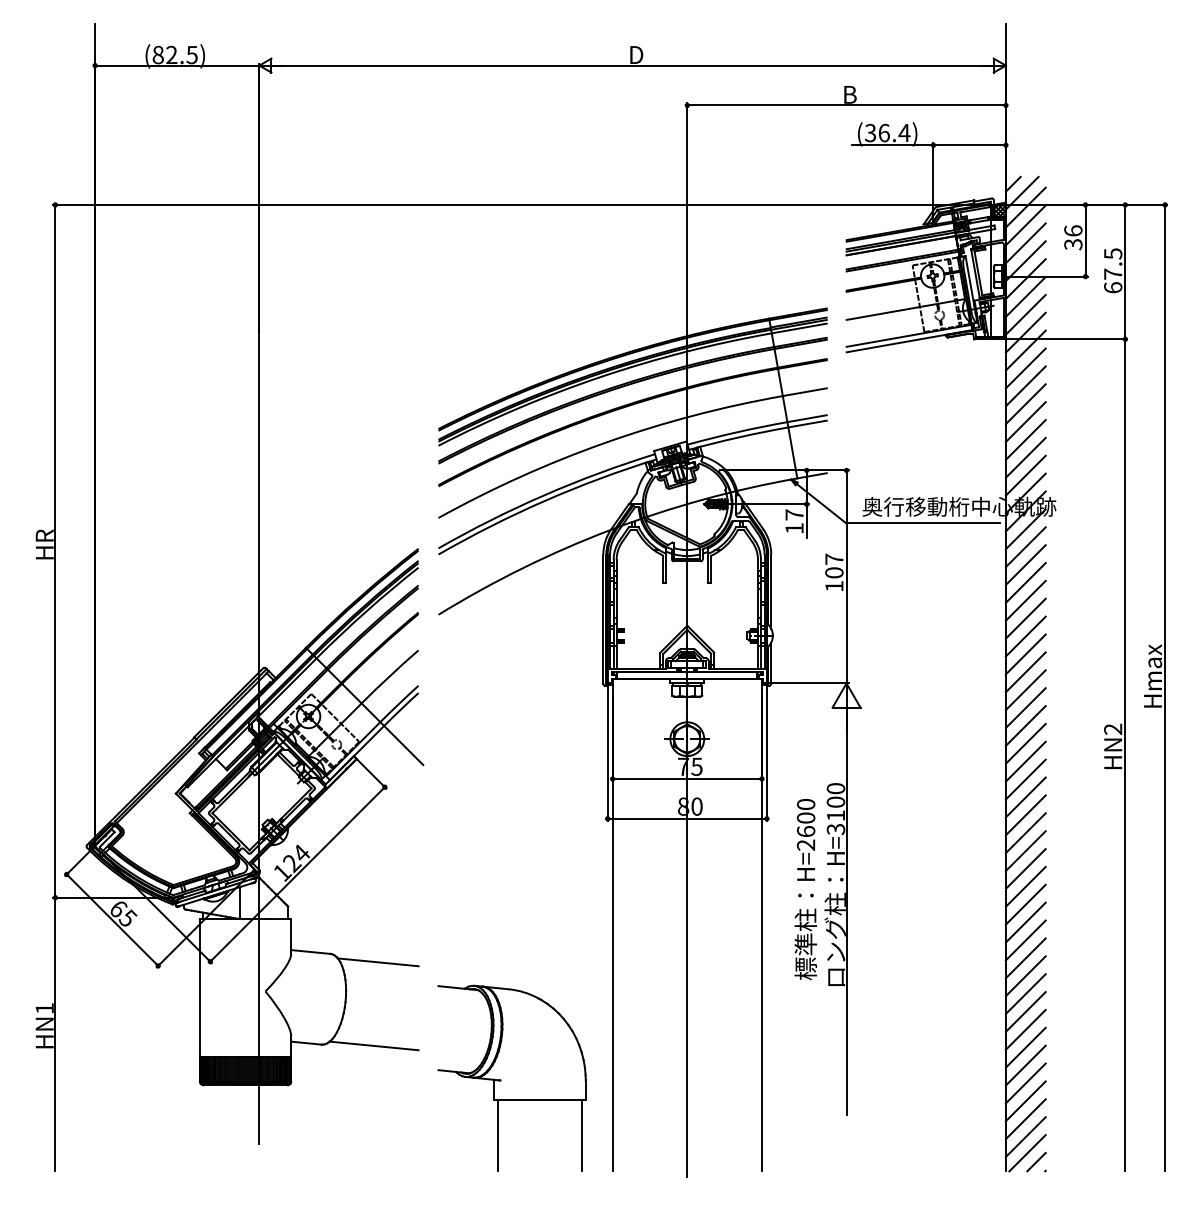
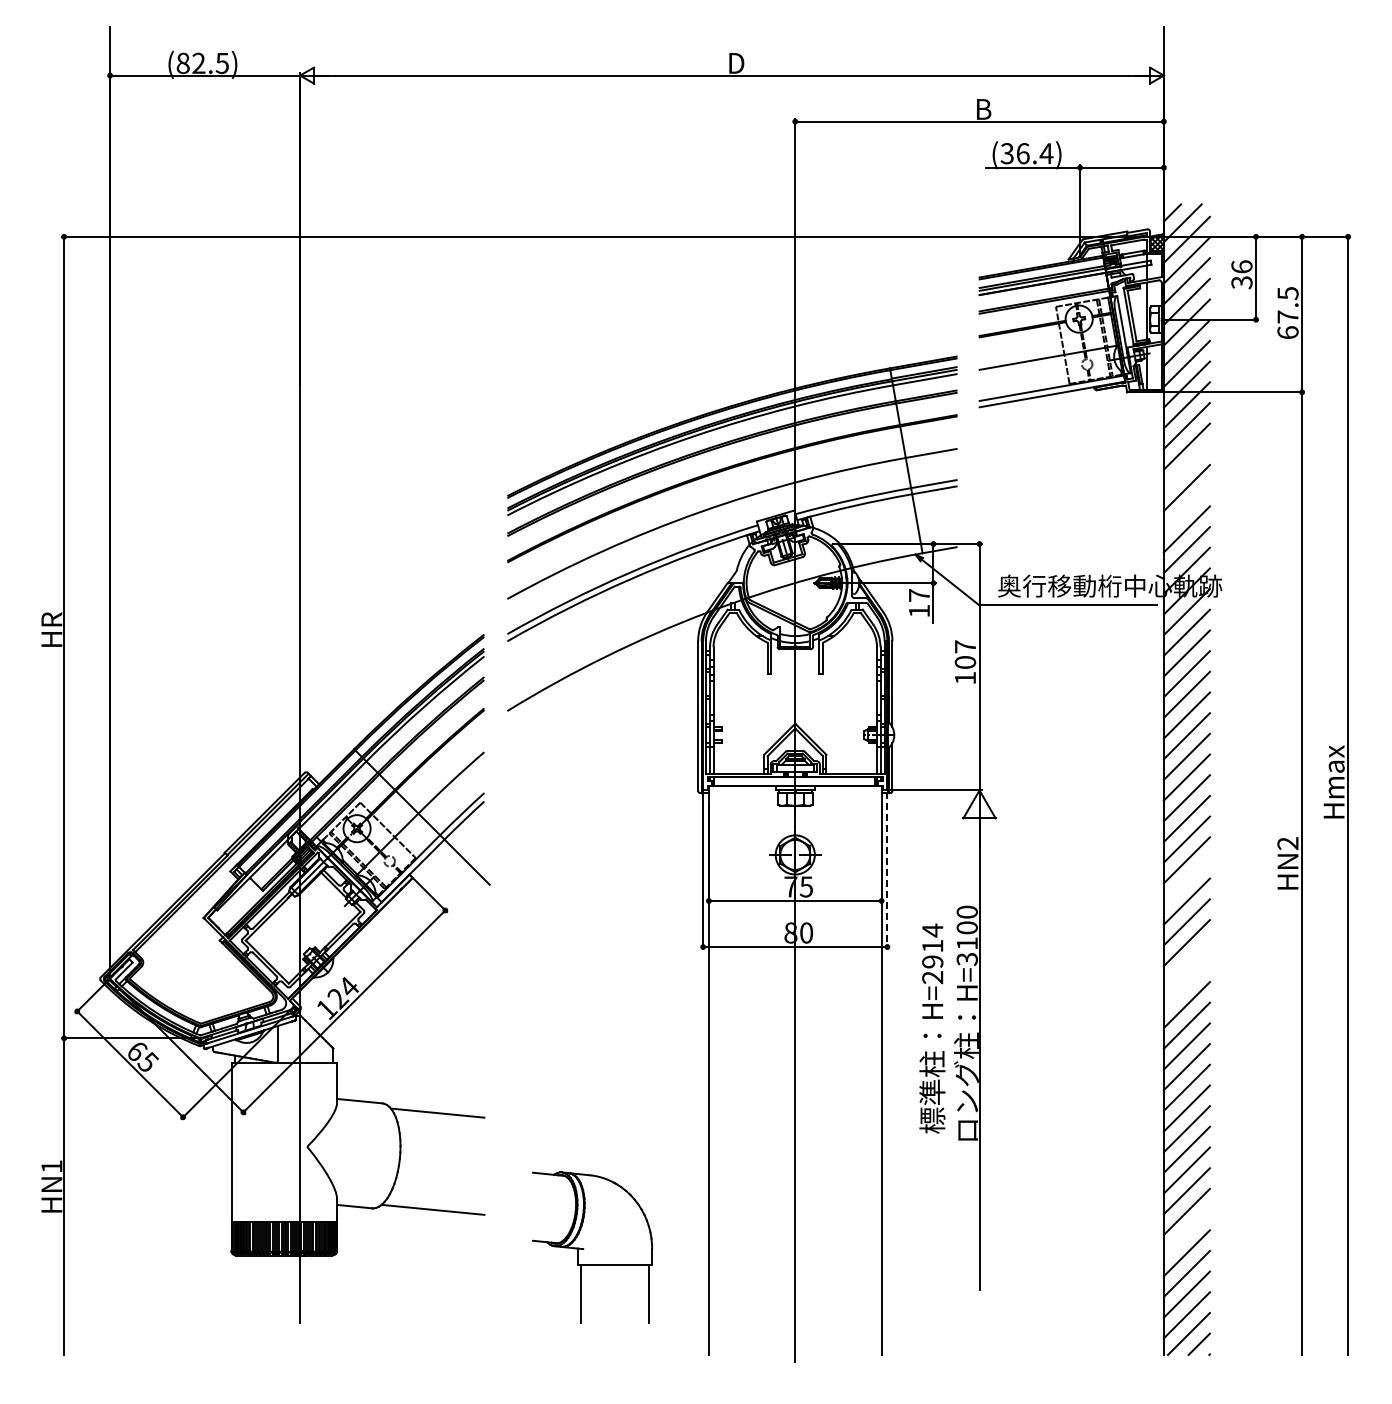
line: (1025, 404) -> (1186, 467), removed
line: (1025, 439) -> (1186, 508), removed
line: (767, 752) -> (887, 870), solid -> dashed
line: (1025, 761) -> (1186, 880), removed
text: (805, 817) -> (932, 945), H=2600 -> H=2914
line: (1025, 833) -> (1186, 963), removed
line: (1025, 851) -> (1186, 984), removed
line: (1025, 1065) -> (1186, 1232), removed
part: (512, 1078) -> (592, 1247), size x0.7

